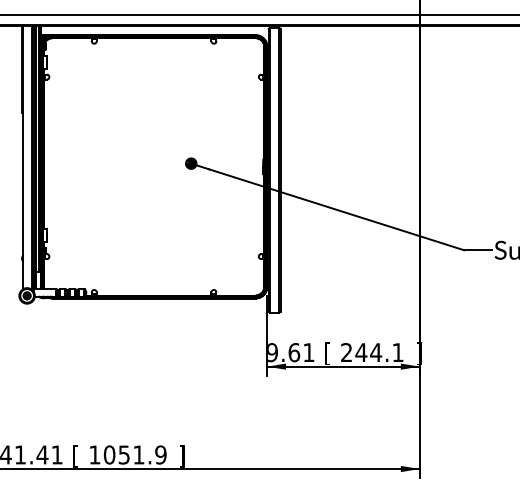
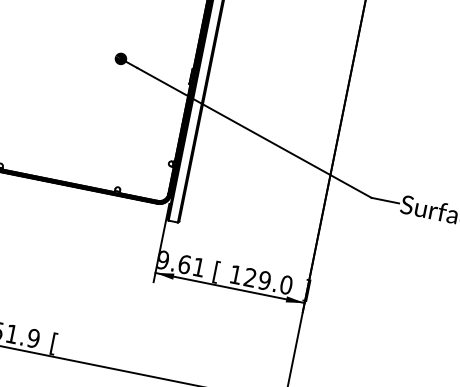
text: (372, 352) -> (261, 279), 244.1 -> 129.0
text: (181, 456) -> (53, 344), ] -> [

